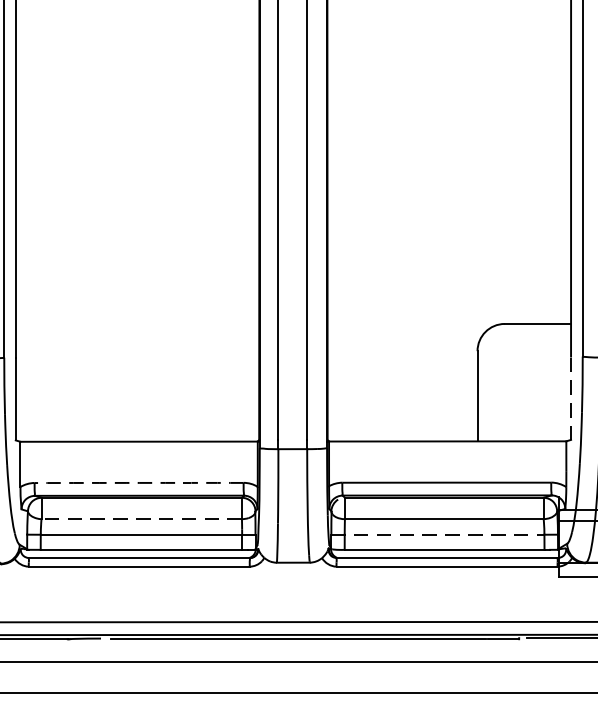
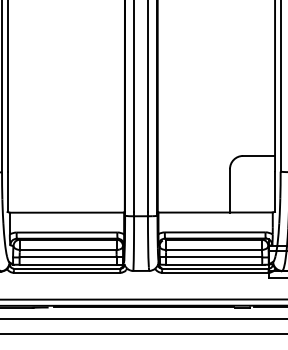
line: (572, 397) -> (275, 191), dashed -> solid
arc: (138, 482) -> (66, 232), dashed -> solid
line: (140, 518) -> (67, 249), dashed -> solid
line: (439, 534) -> (211, 257), dashed -> solid

